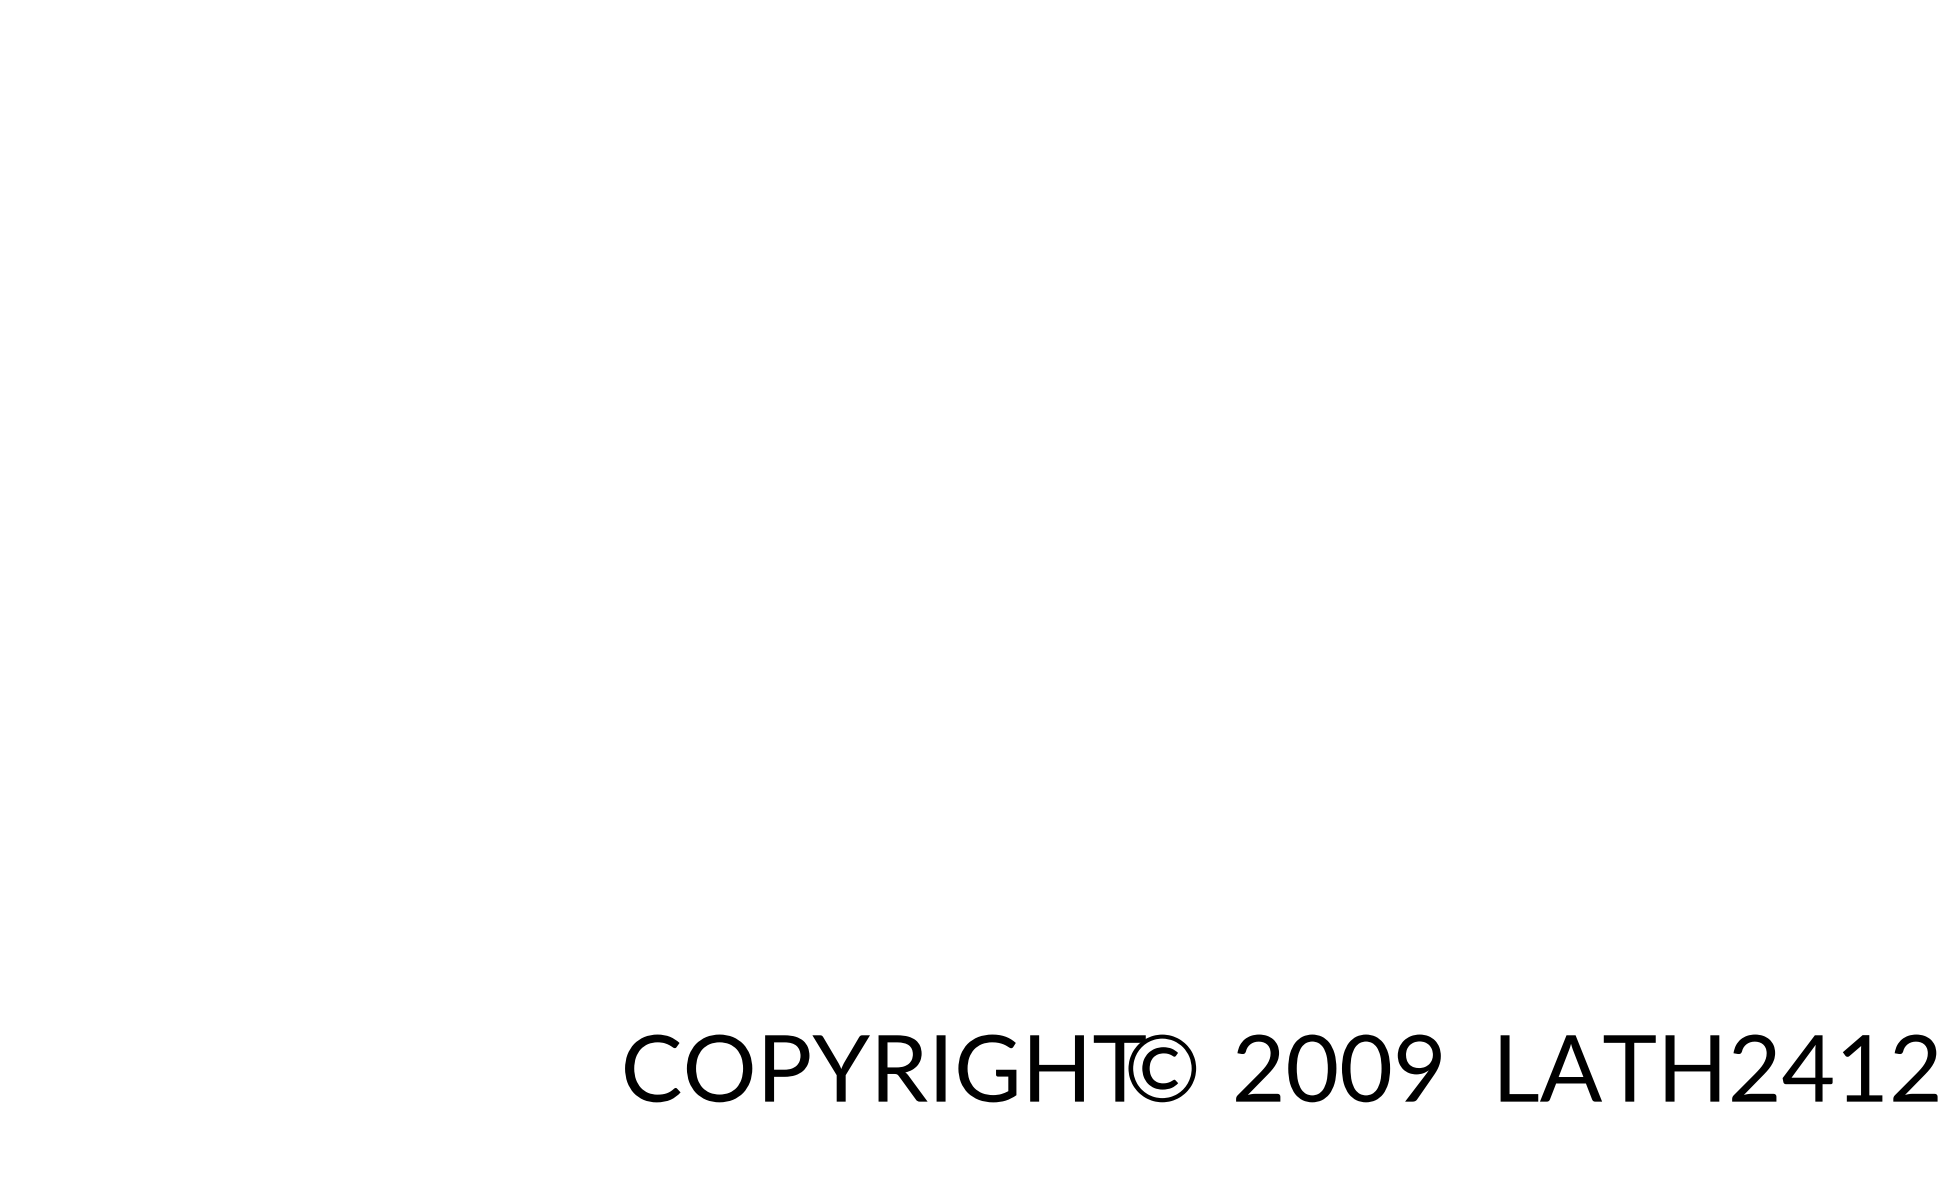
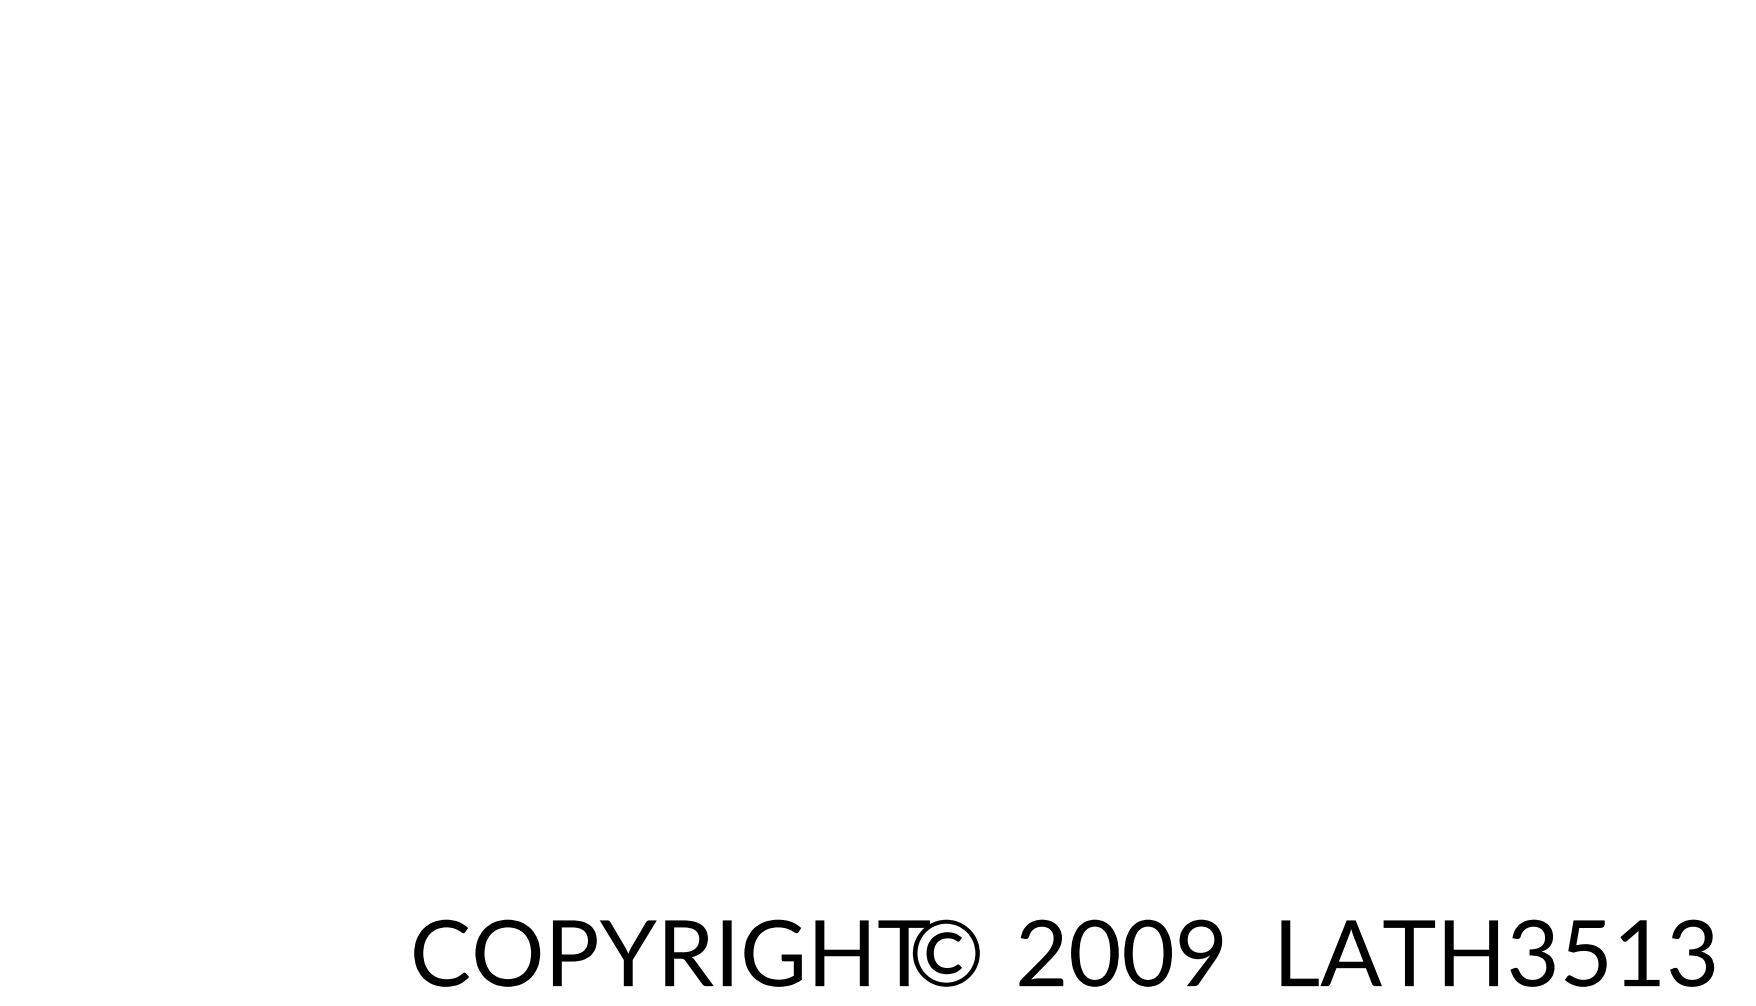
text: (1834, 1068) -> (1612, 953), LATH2412 -> LATH3513

